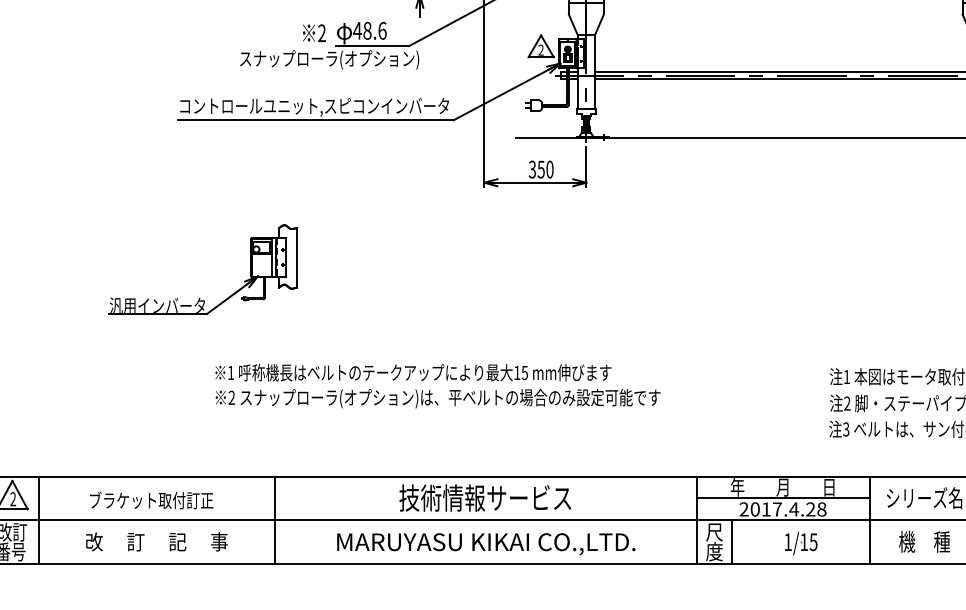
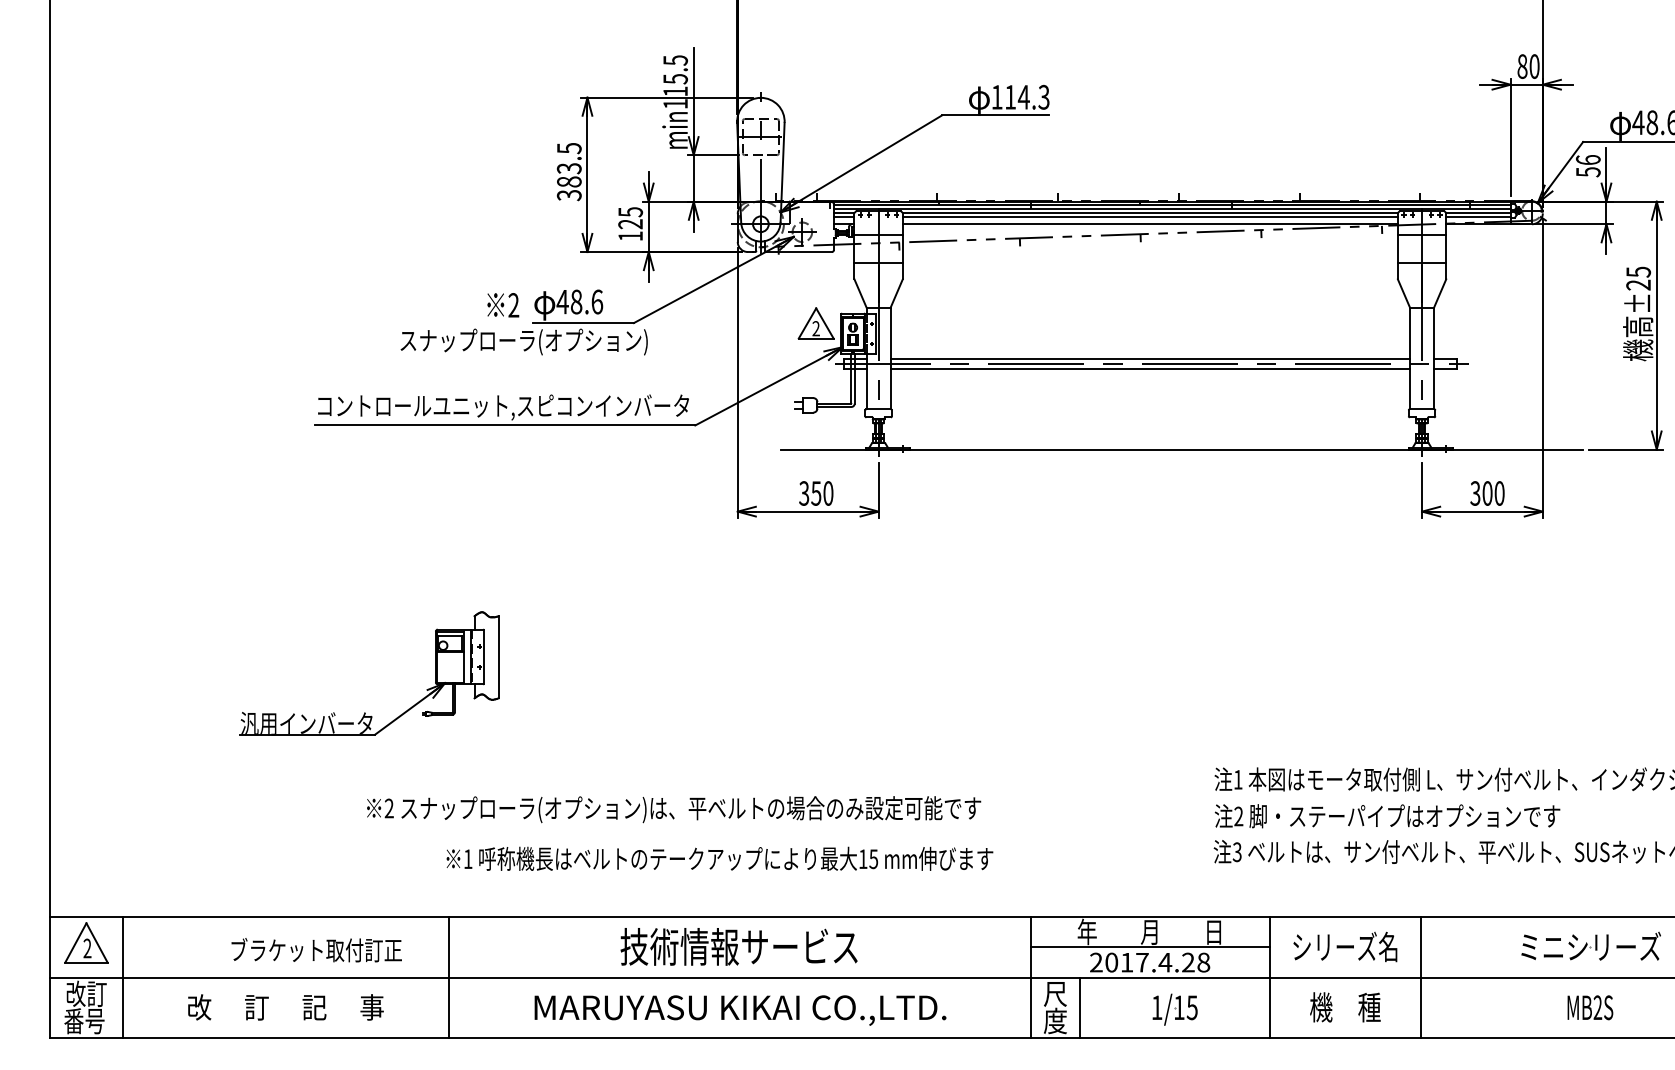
part: (200, 297) -> (365, 712), moved
text: (413, 372) -> (719, 858), moved
text: (151, 500) -> (316, 950), moved

